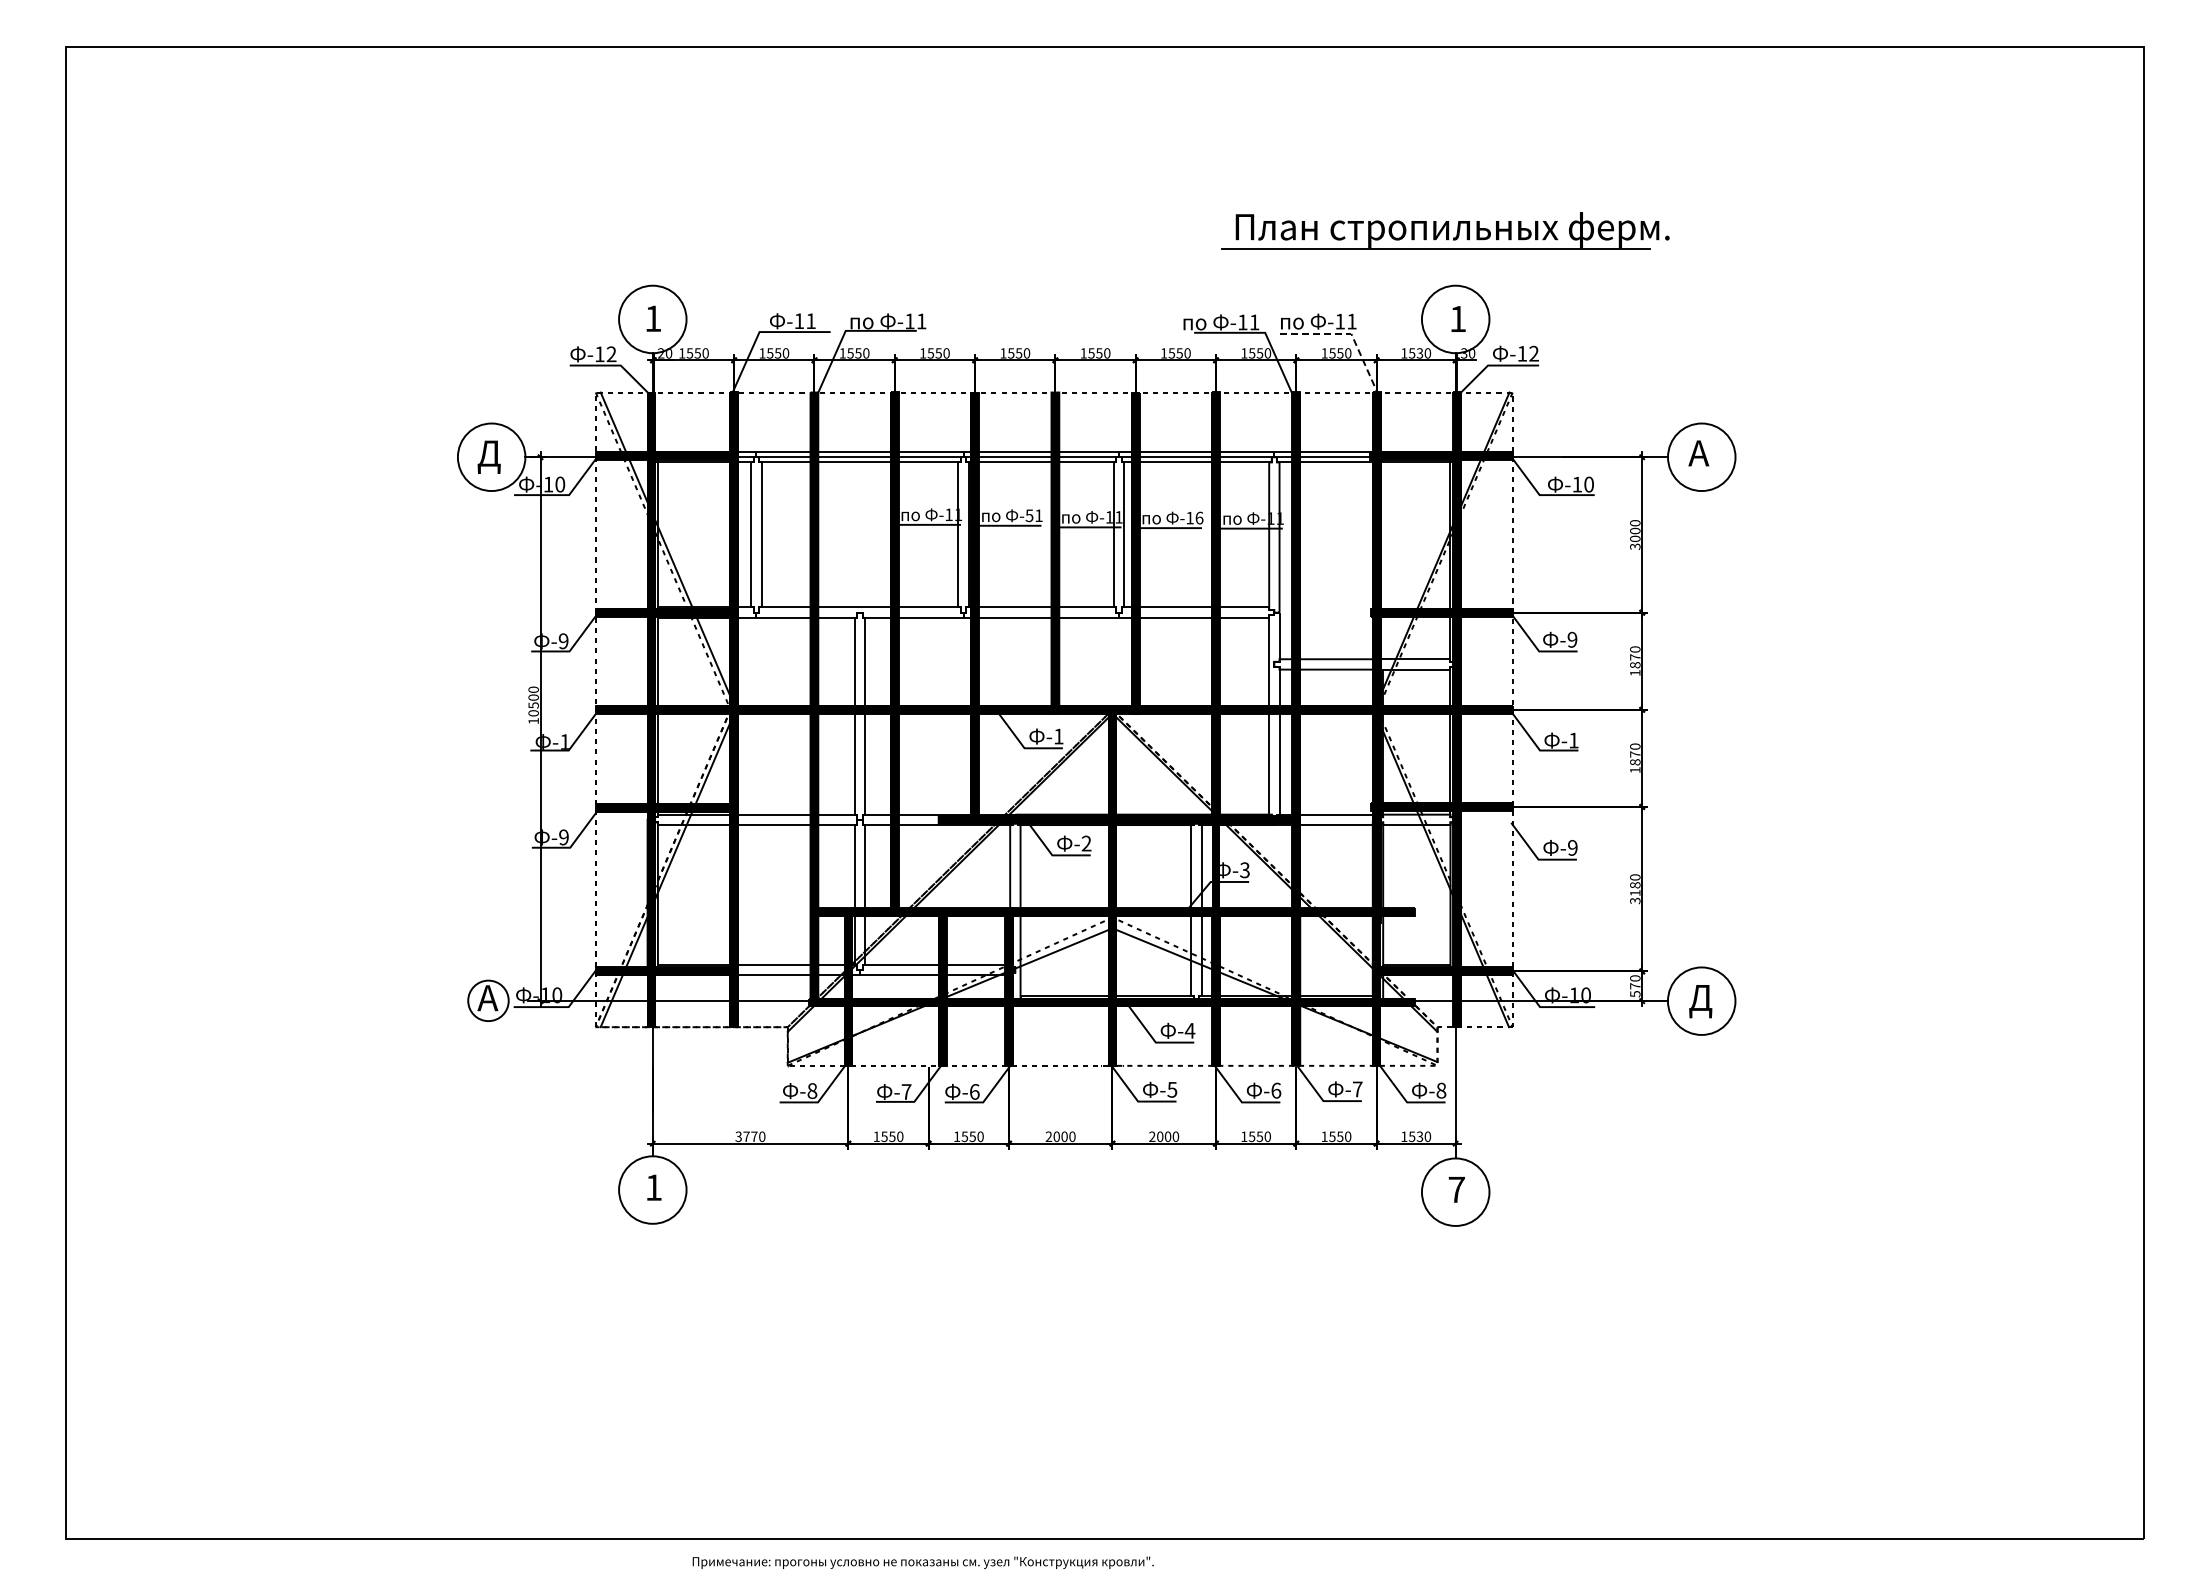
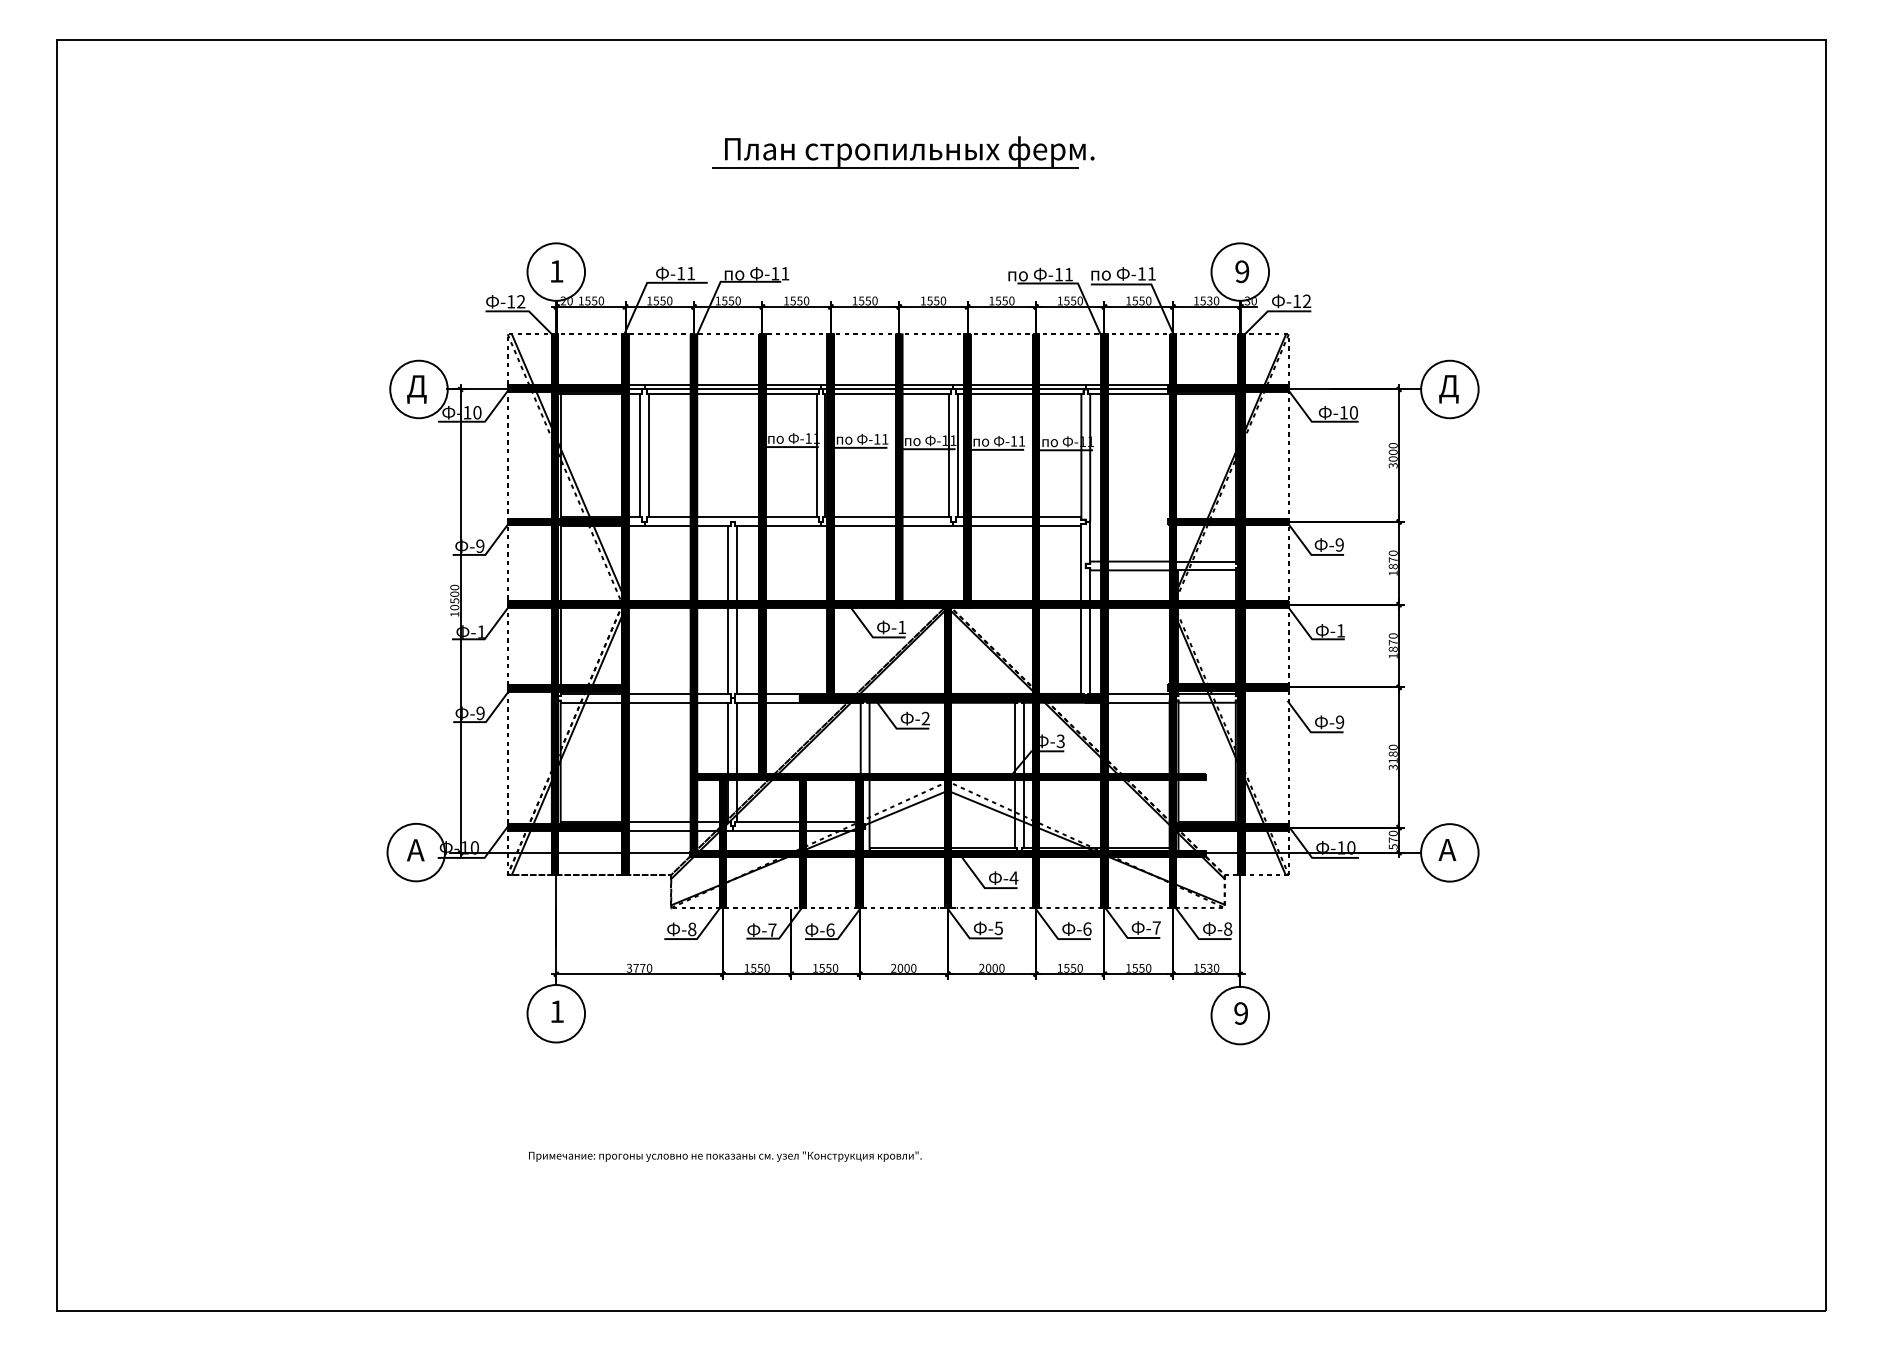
part: (1445, 230) -> (903, 152), moved
text: (1458, 318) -> (1242, 271), 1 -> 9
line: (1350, 333) -> (1150, 284), dashed -> solid
text: (1700, 456) -> (1448, 388), А -> Д
text: (1029, 515) -> (877, 439), -51 -> -11
text: (1199, 517) -> (1022, 440), -16 -> -11
circle: (488, 1000) -> (416, 852), size x1.67
text: (1700, 1001) -> (1448, 853), Д -> А
text: (1456, 1189) -> (1240, 1013), 7 -> 9
text: (922, 1562) -> (724, 1156), moved

